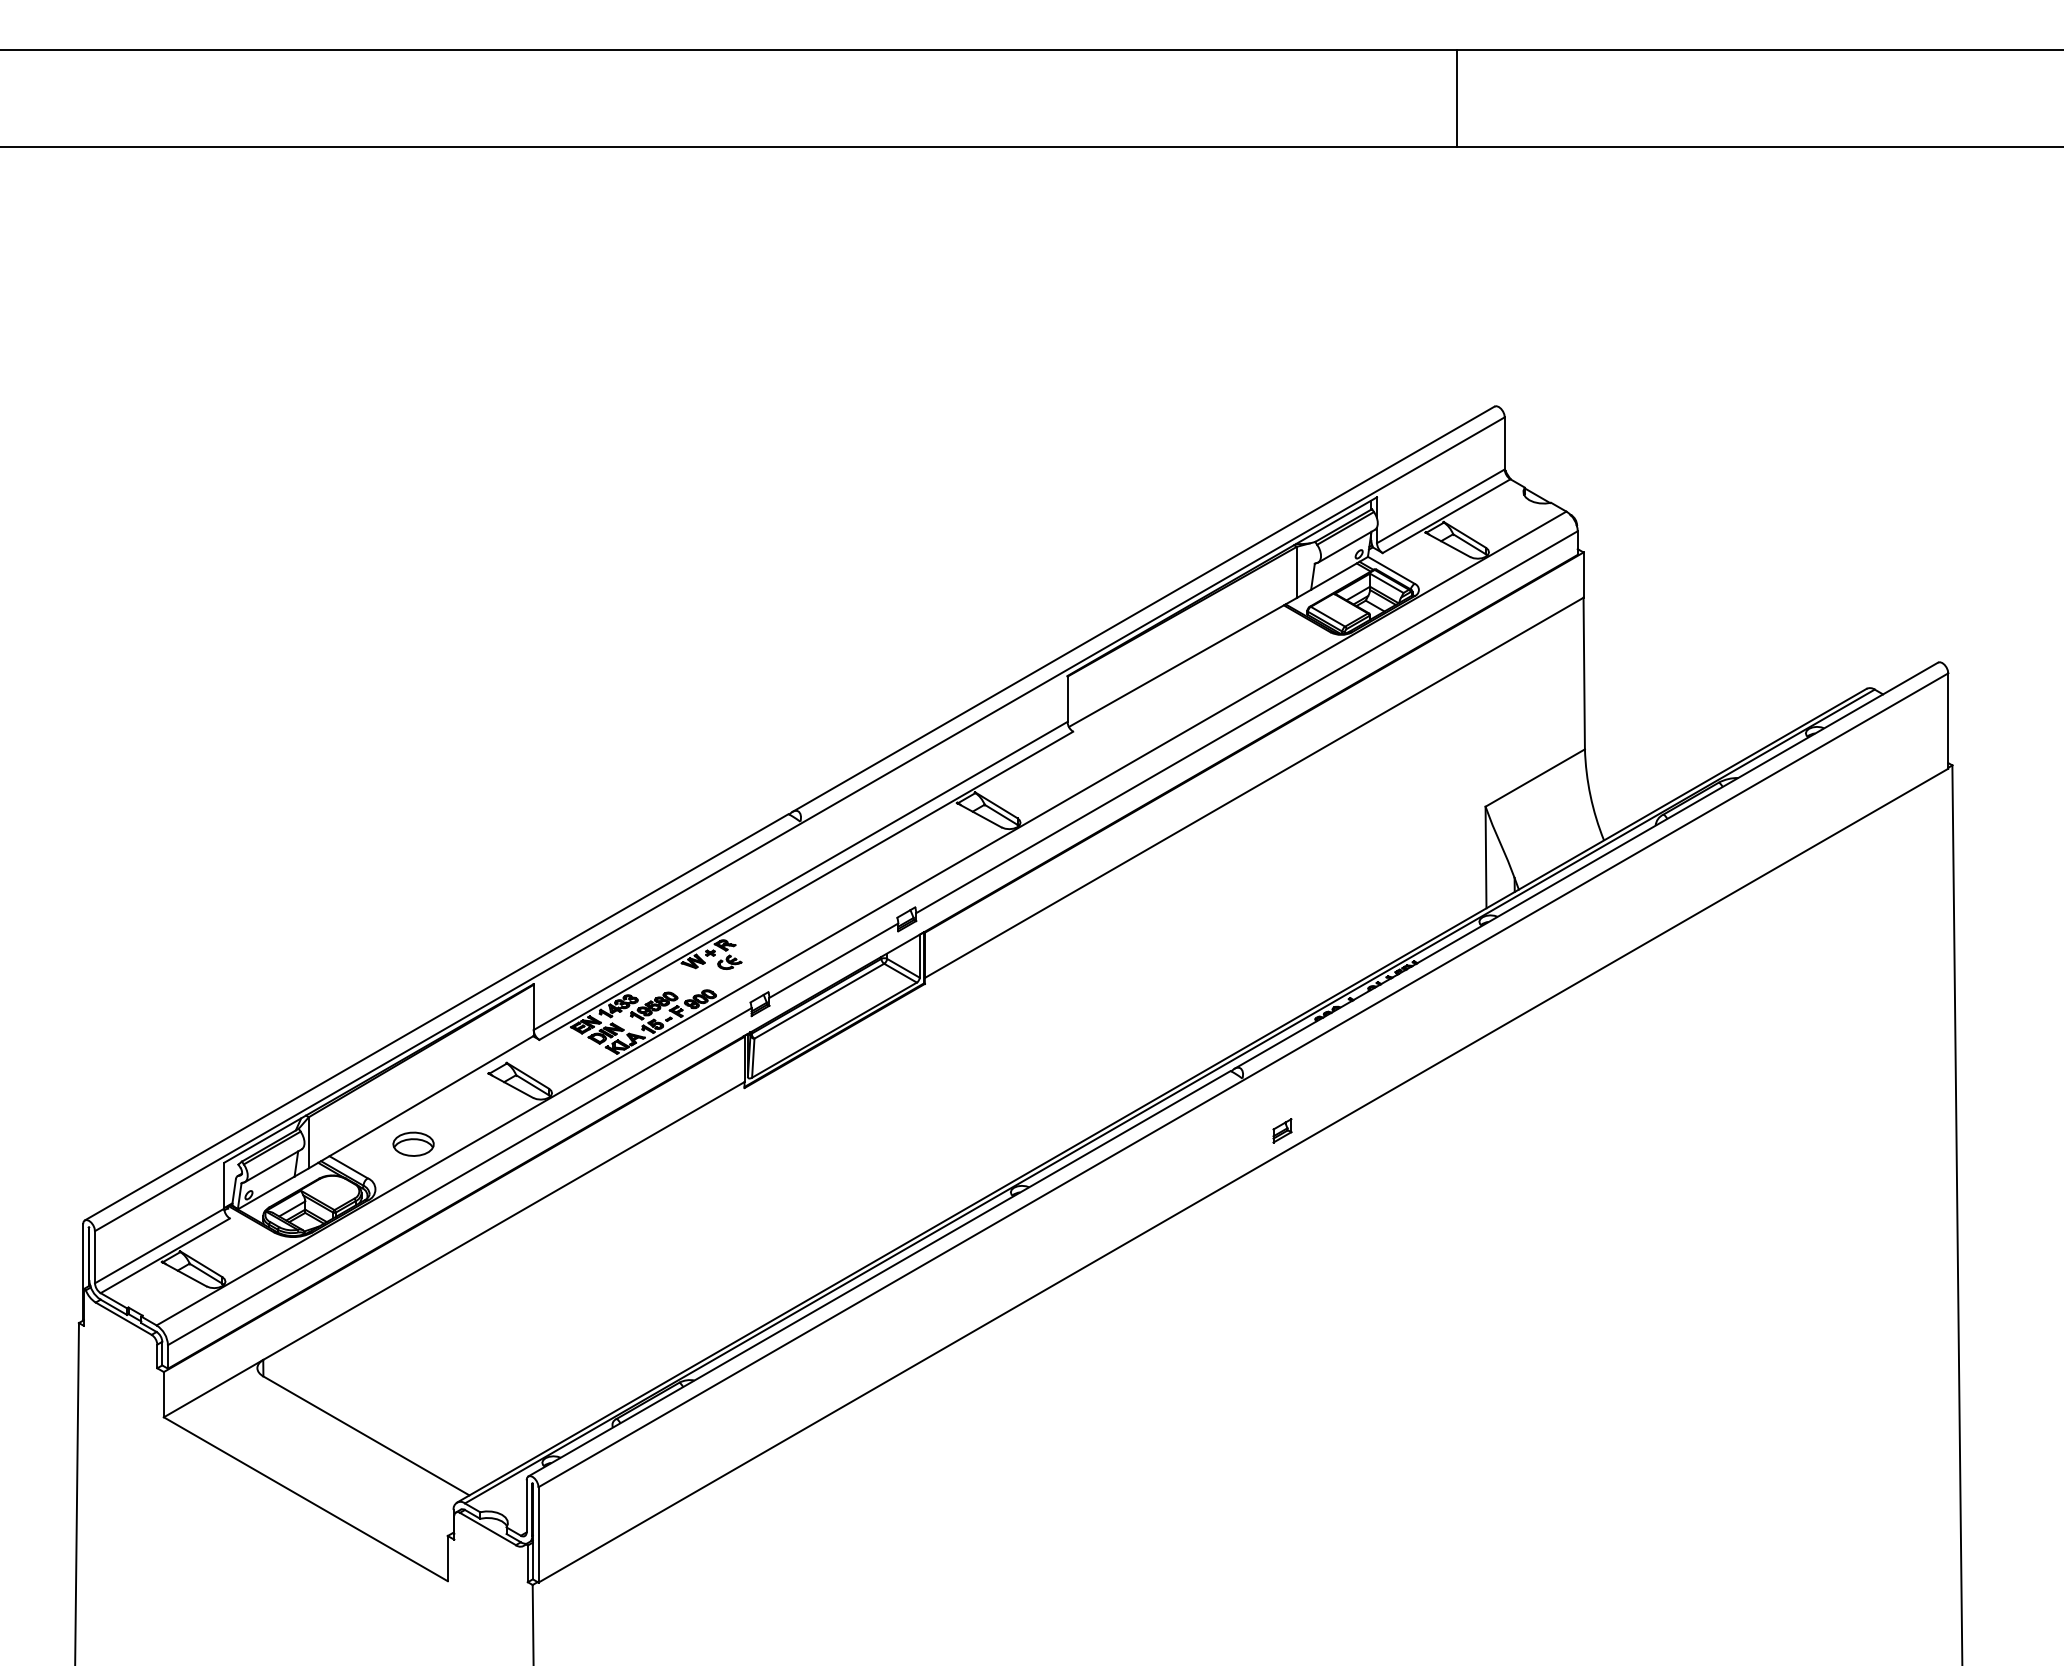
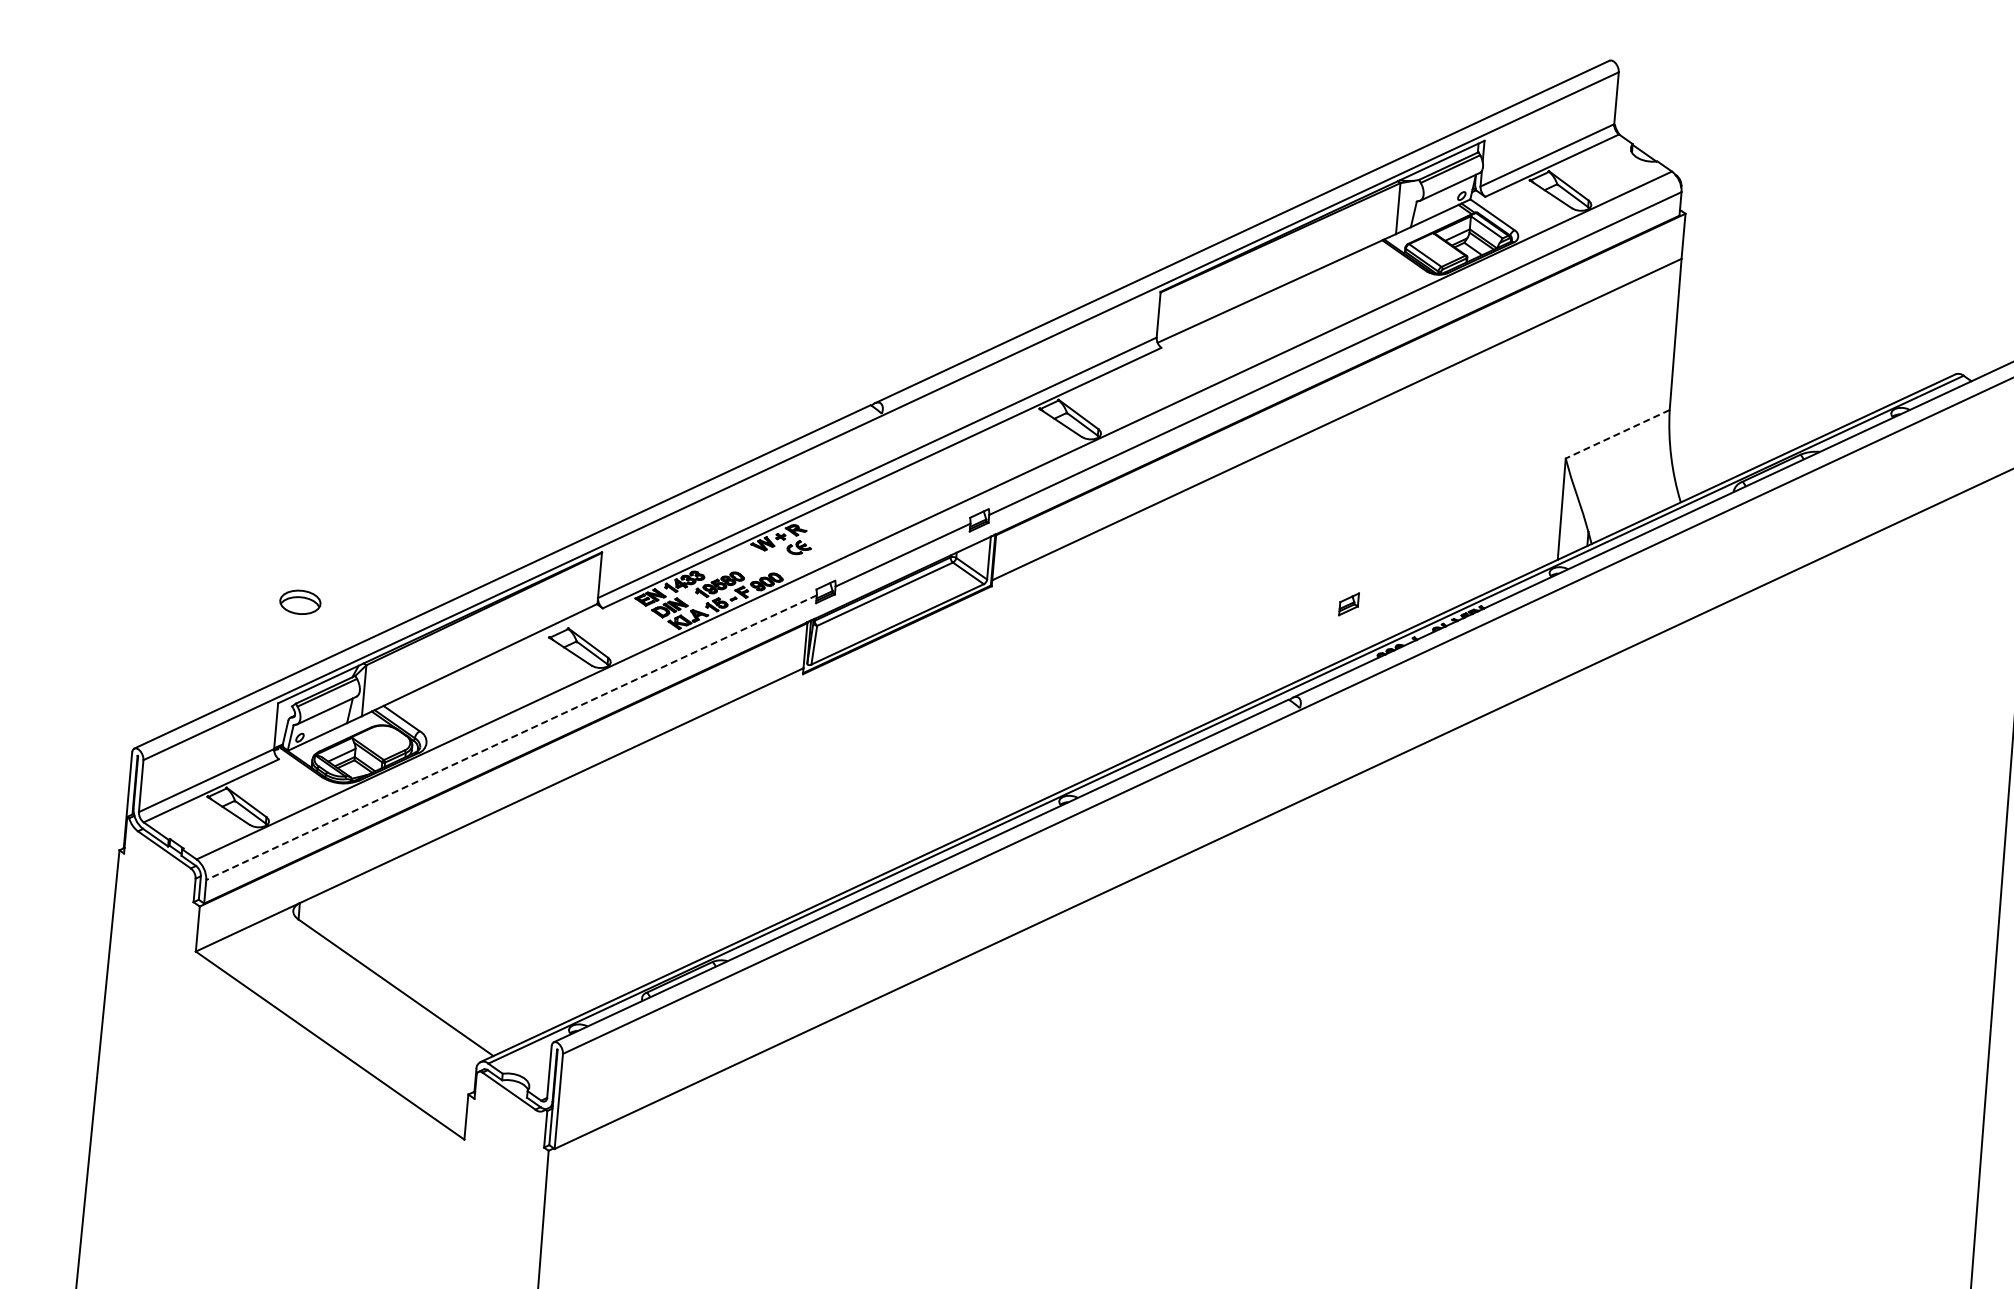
line: (1534, 778) -> (1616, 434), solid -> dashed
part: (1282, 1130) -> (1349, 603), moved
part: (413, 1143) -> (300, 601), moved
line: (459, 1176) -> (511, 737), solid -> dashed

